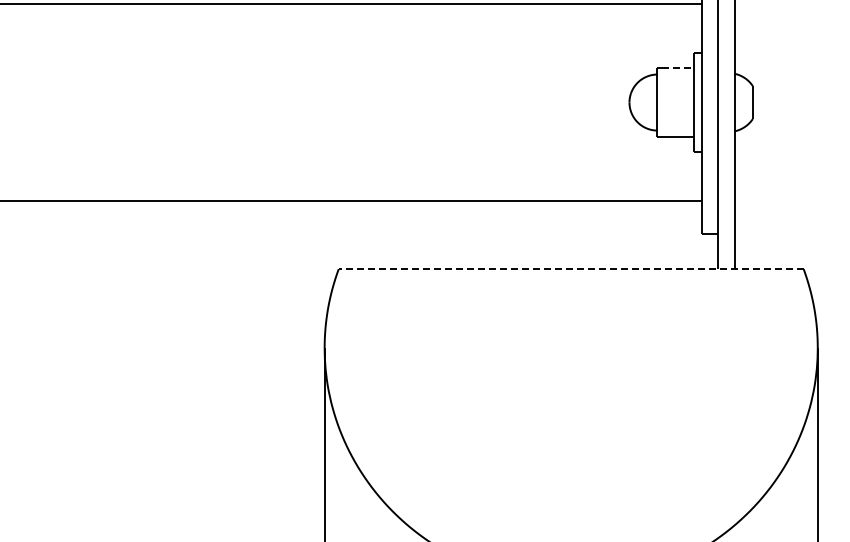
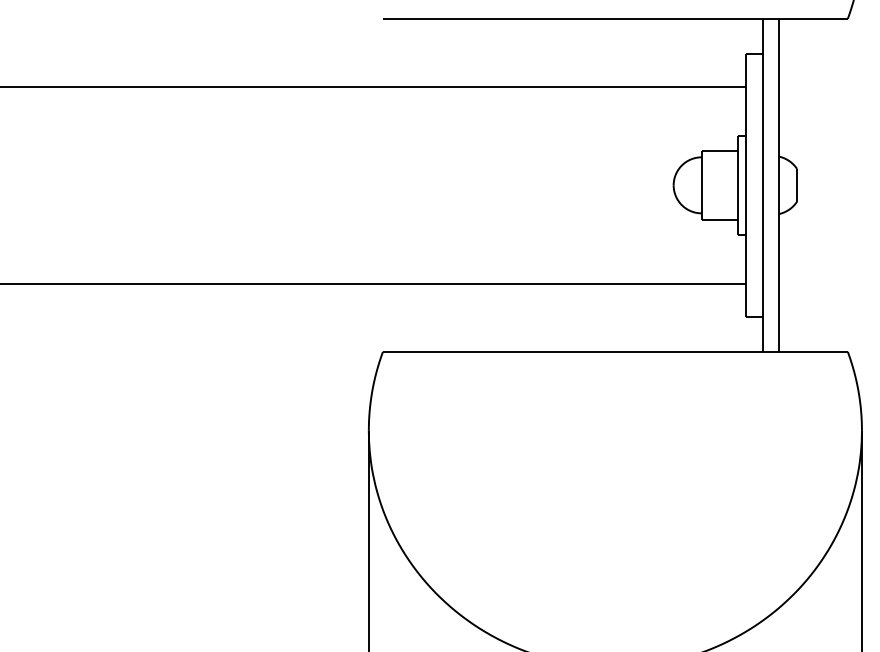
line: (678, 67) -> (722, 150), dashed -> solid
line: (570, 268) -> (614, 351), dashed -> solid

